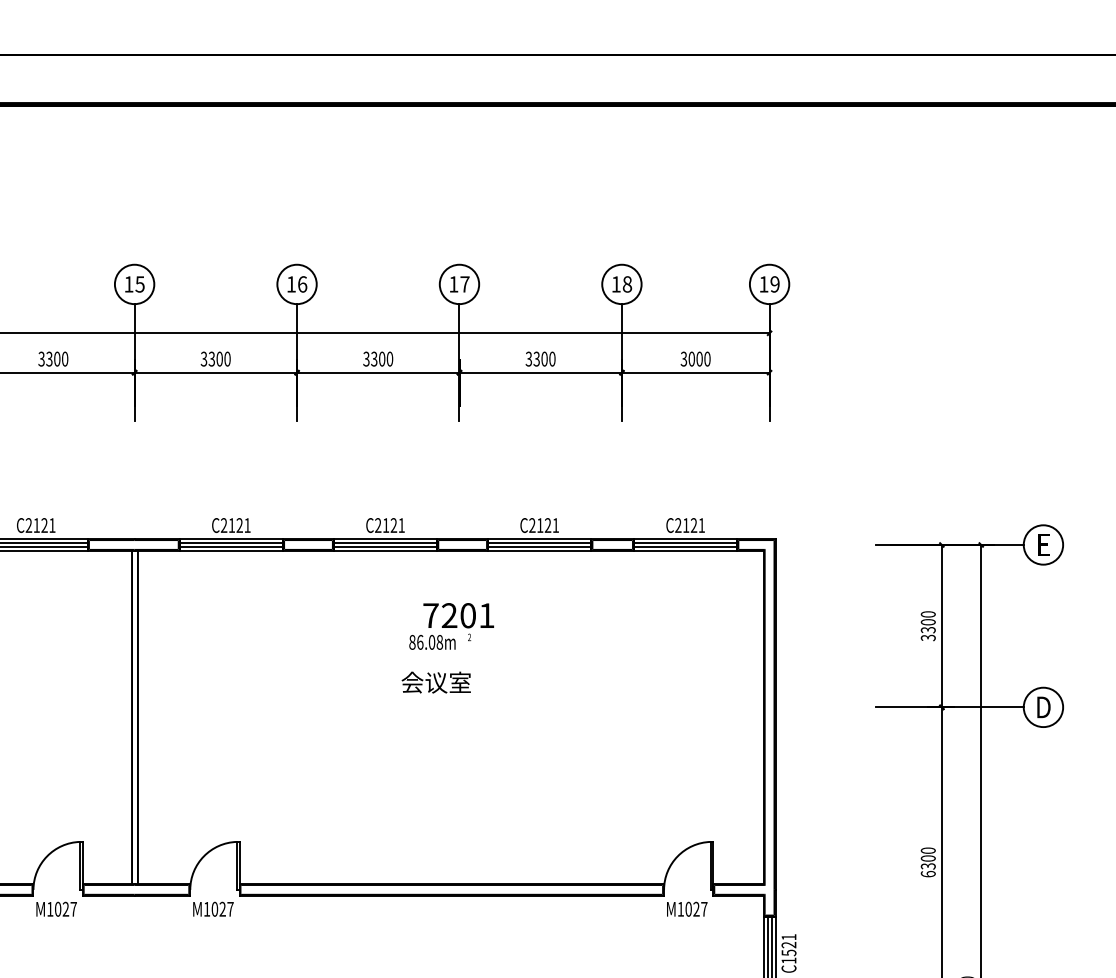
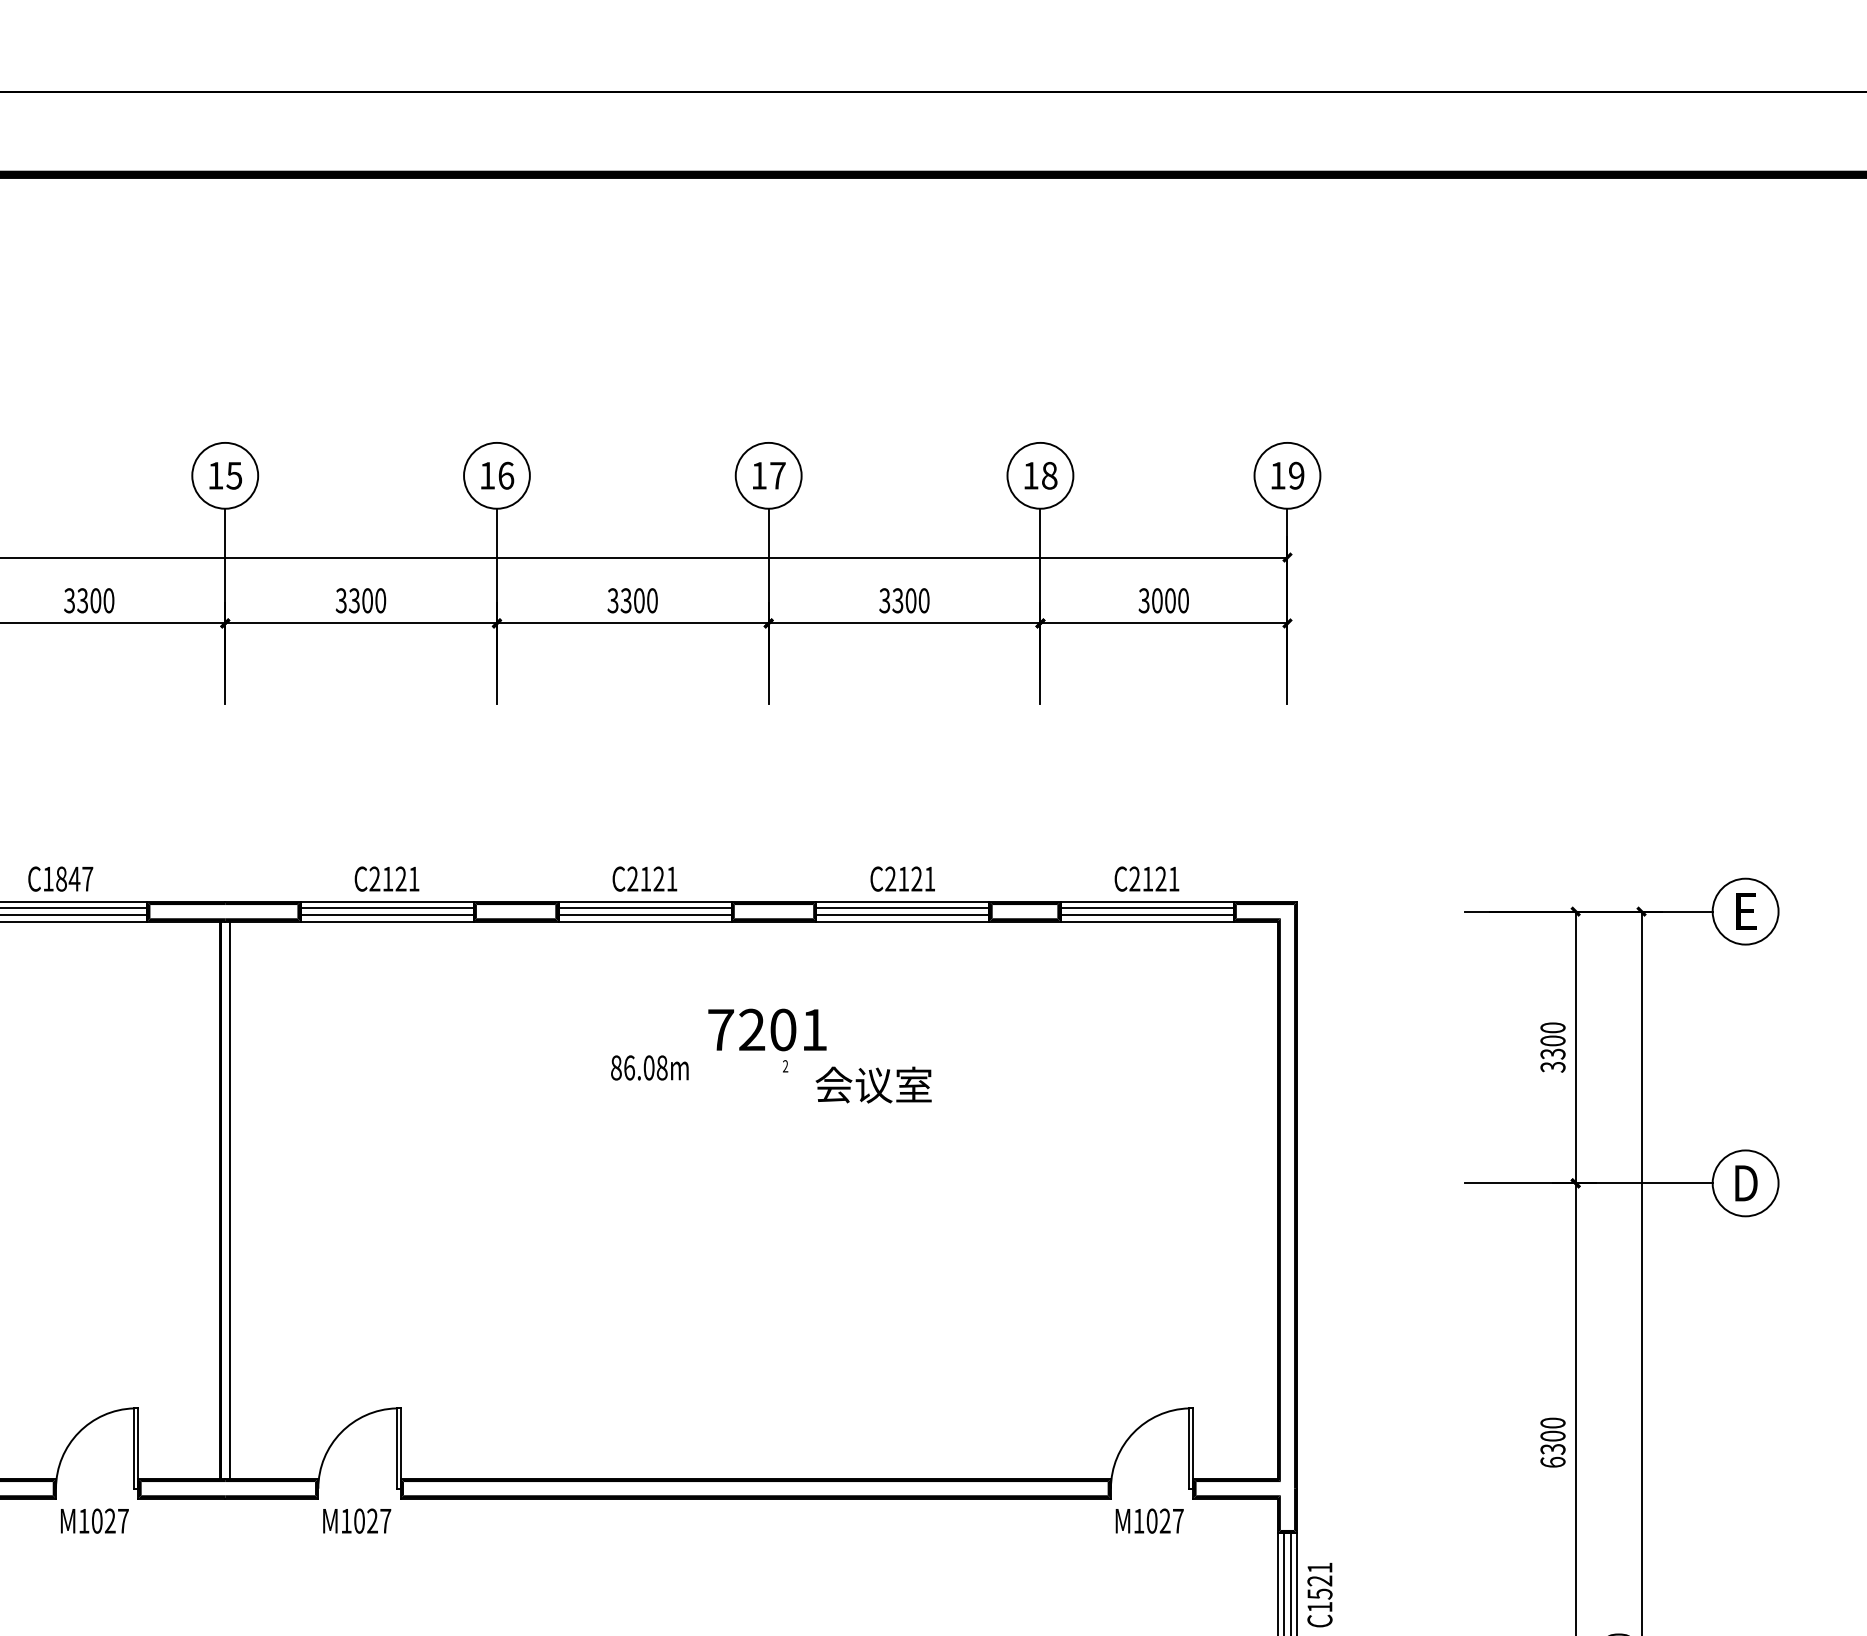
text: (40, 525) -> (67, 879), C2121 -> C1847
text: (432, 642) -> (649, 1068), moved
text: (435, 682) -> (872, 1084), moved

